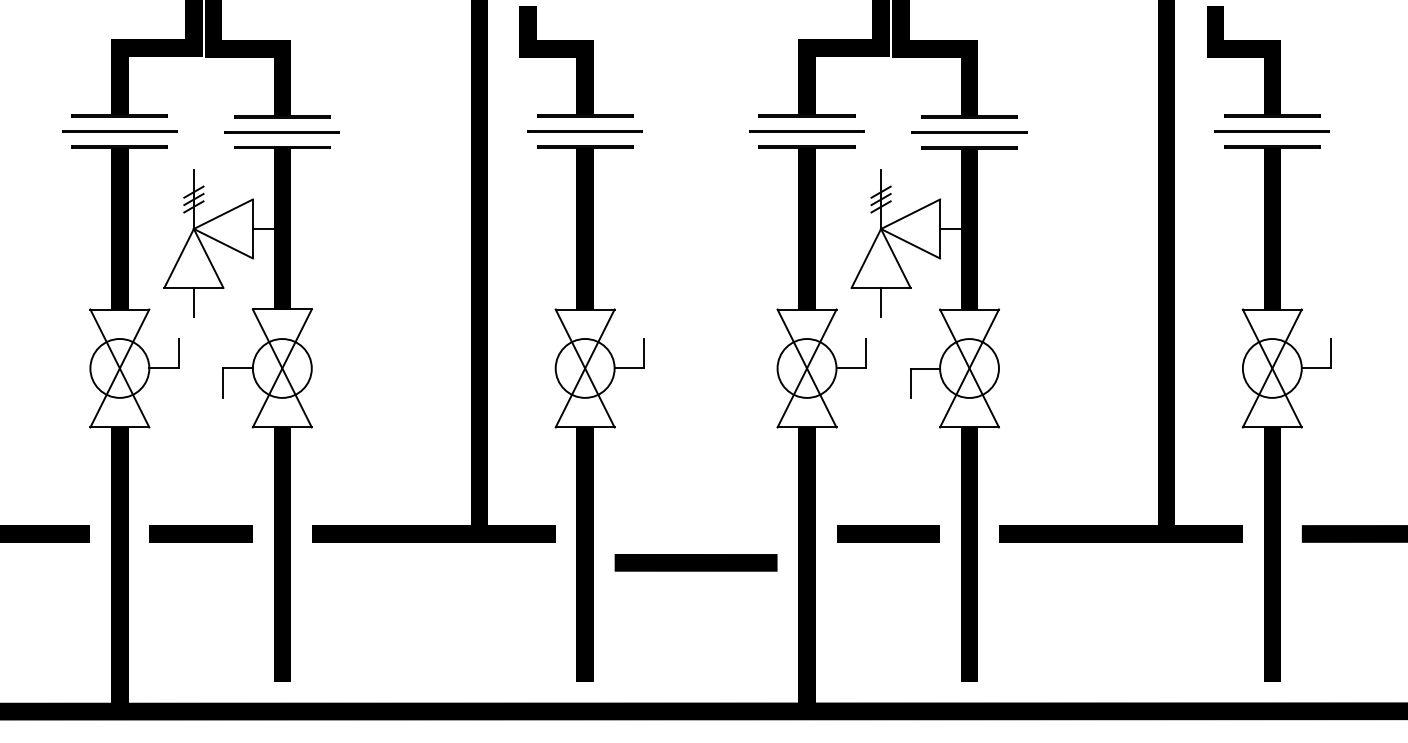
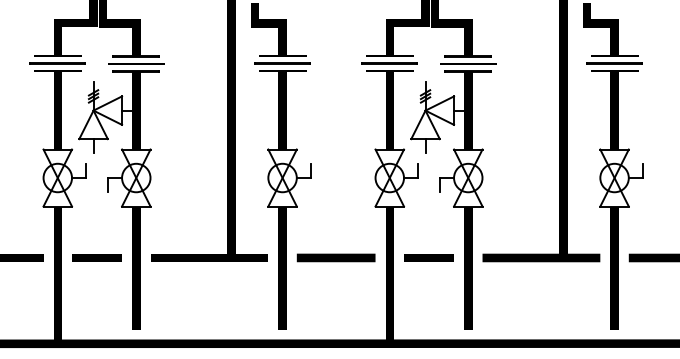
line: (694, 561) -> (335, 257), moved

